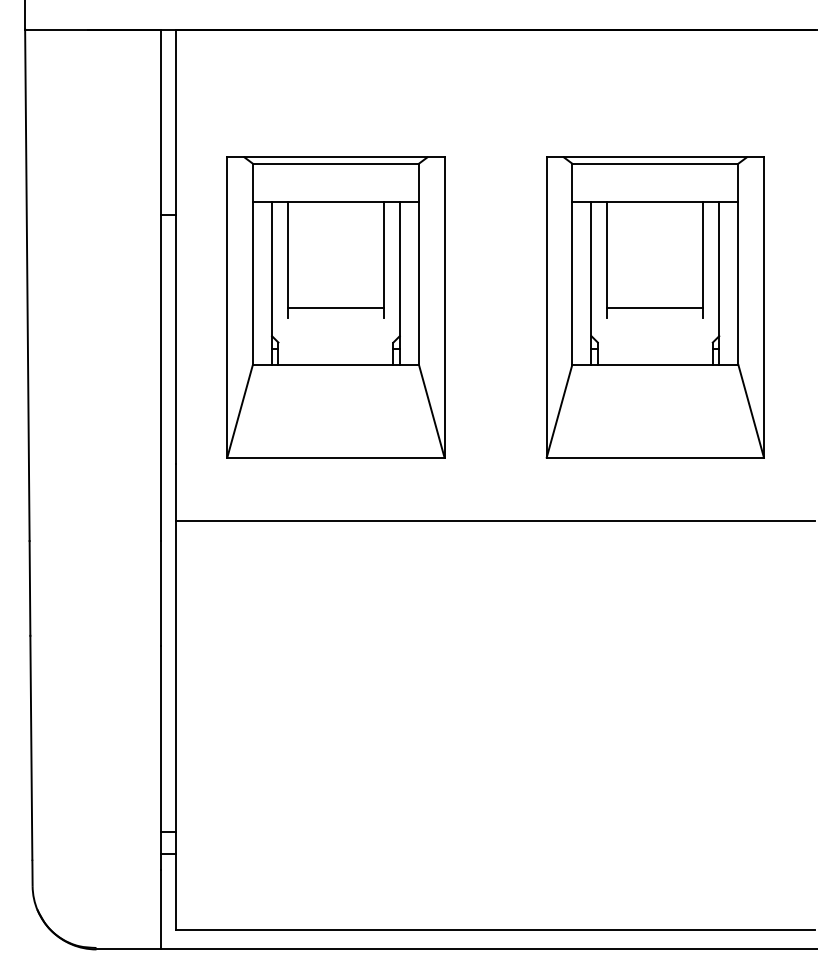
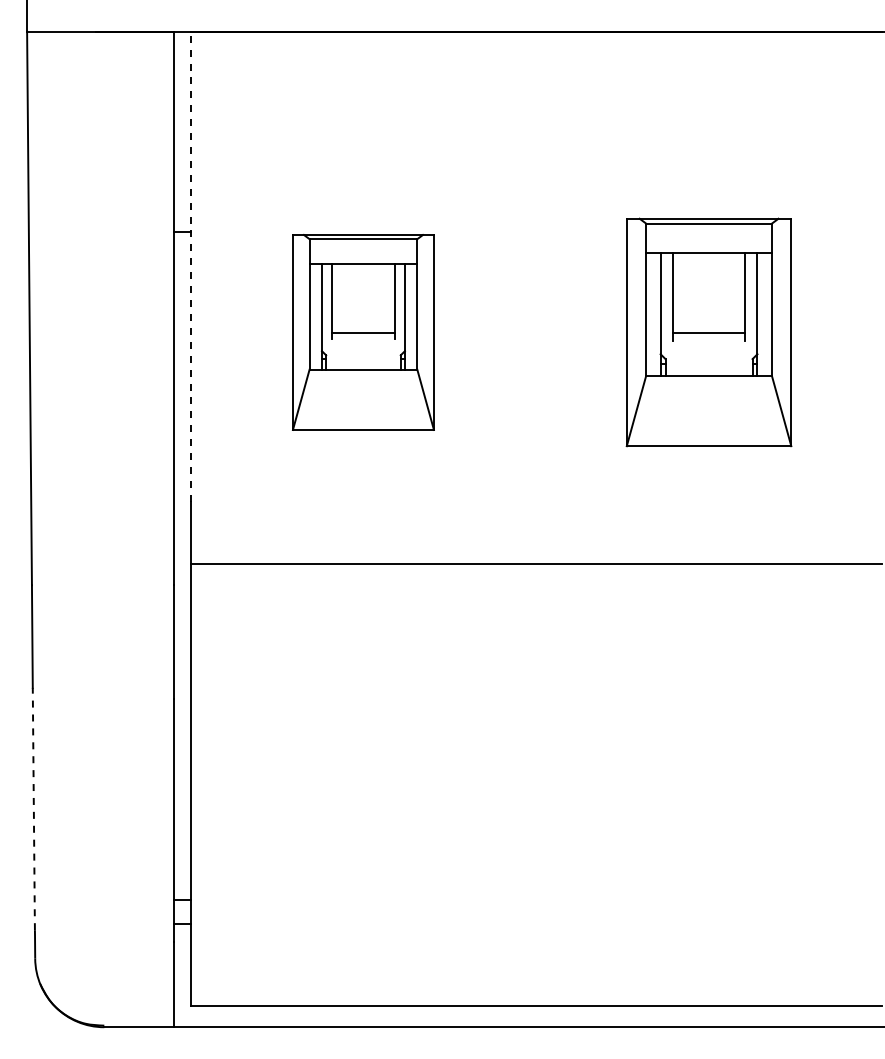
line: (176, 246) -> (190, 266), solid -> dashed
part: (335, 307) -> (363, 332), size x0.6
part: (654, 307) -> (708, 332), size x0.7
line: (31, 747) -> (33, 808), solid -> dashed

